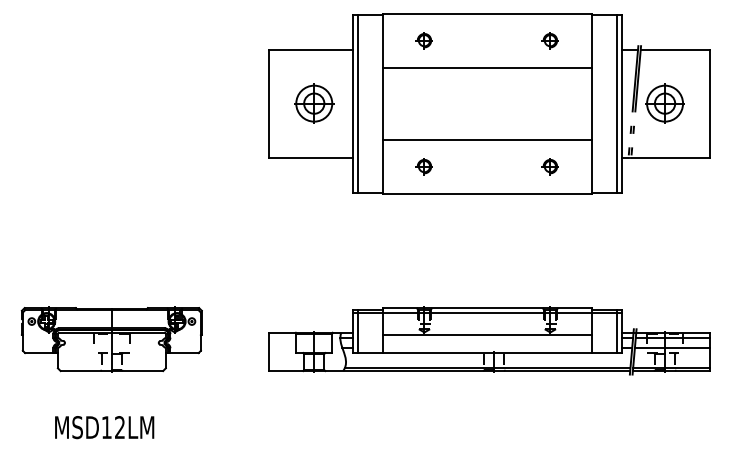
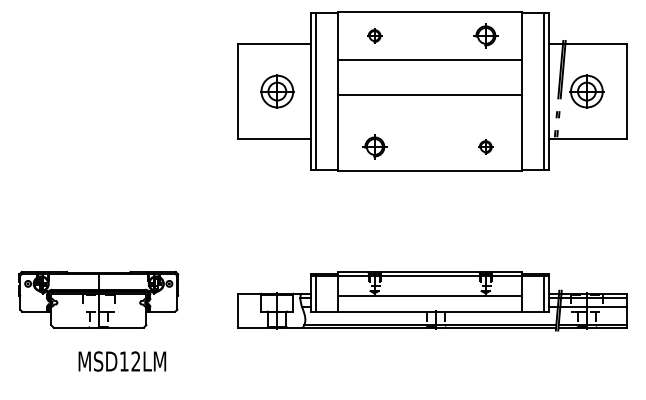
part: (549, 40) -> (484, 35), size x1.6
line: (486, 139) -> (429, 94), moved
part: (423, 166) -> (373, 147), size x1.6
text: (104, 427) -> (122, 361), moved

